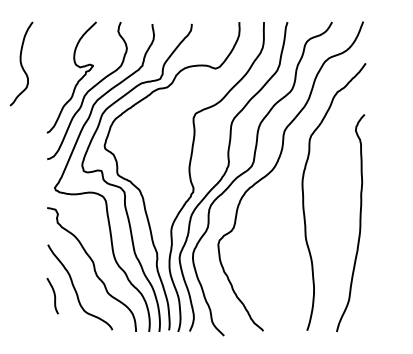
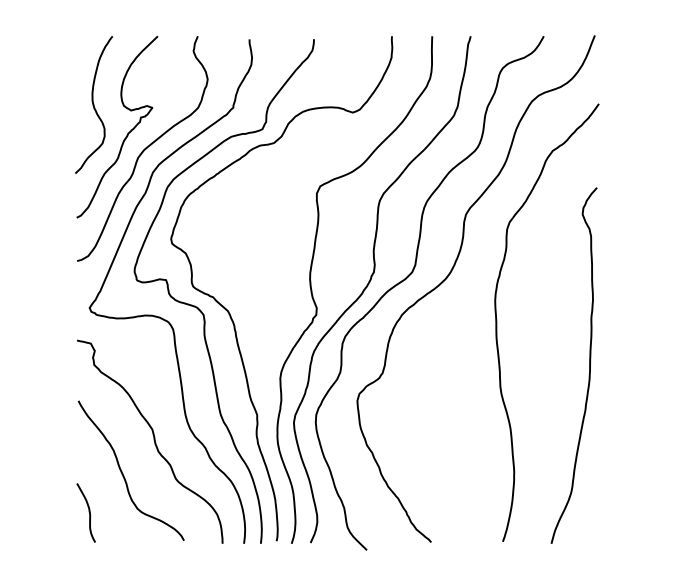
curve: (21, 63) -> (93, 104), moved
curve: (54, 296) -> (89, 513), moved

